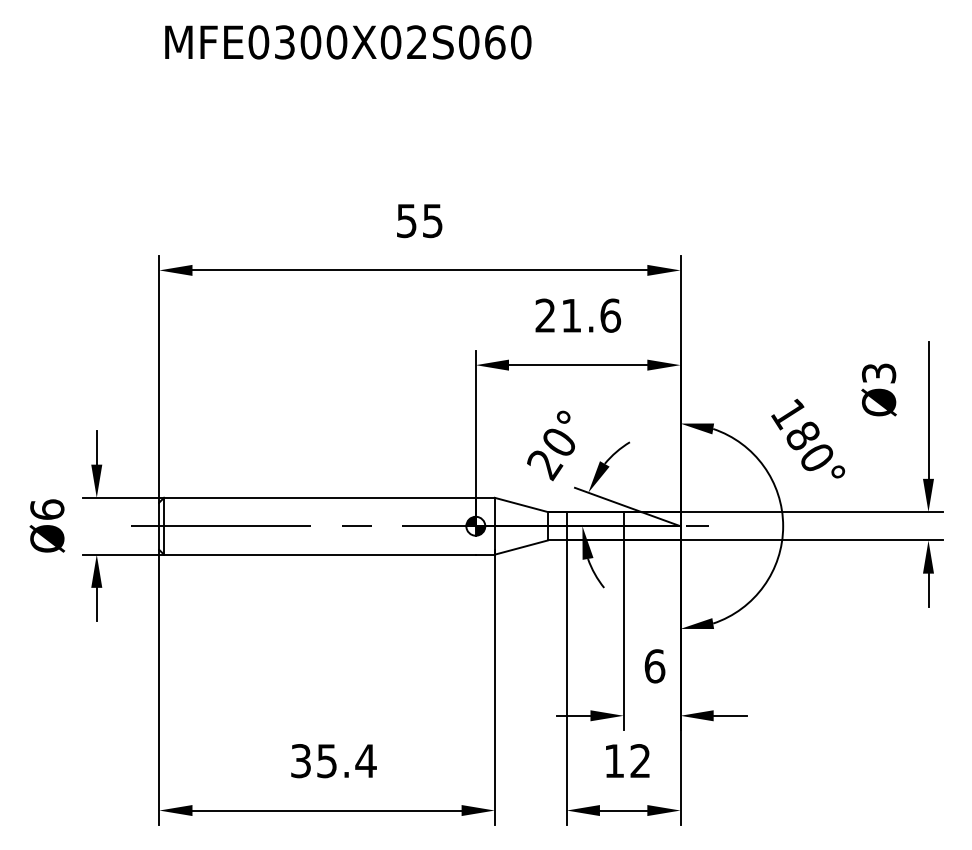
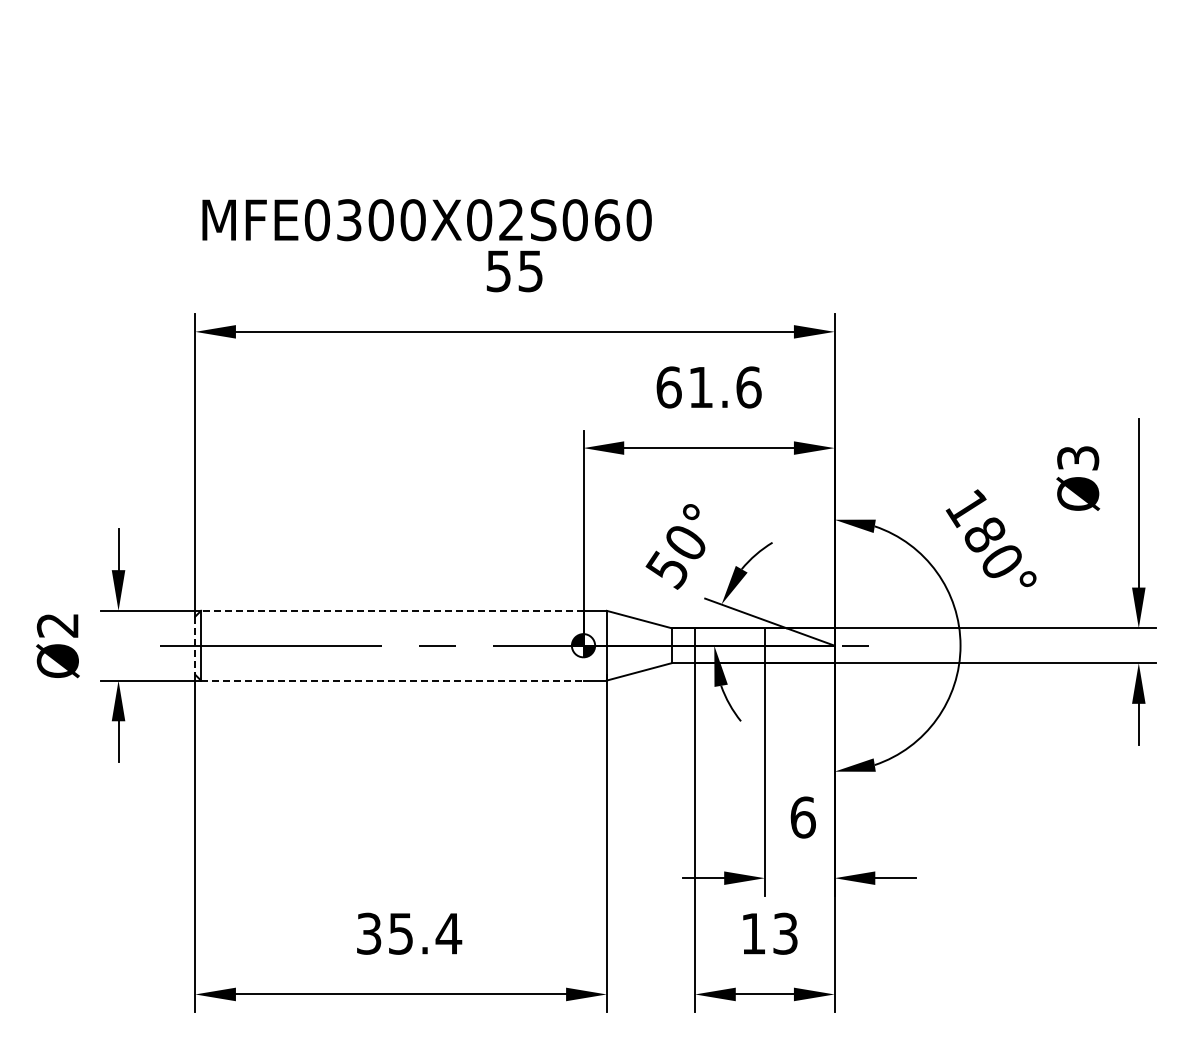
text: (347, 42) -> (426, 220), moved
text: (545, 315) -> (668, 387), 21.6 -> 61.6
text: (544, 464) -> (667, 570), 20° -> 50°
line: (319, 497) -> (391, 610), solid -> dashed
text: (47, 508) -> (57, 624), Ø6 -> Ø2
line: (159, 526) -> (195, 646), solid -> dashed
line: (320, 554) -> (392, 680), solid -> dashed
text: (640, 760) -> (785, 933), 12 -> 13

